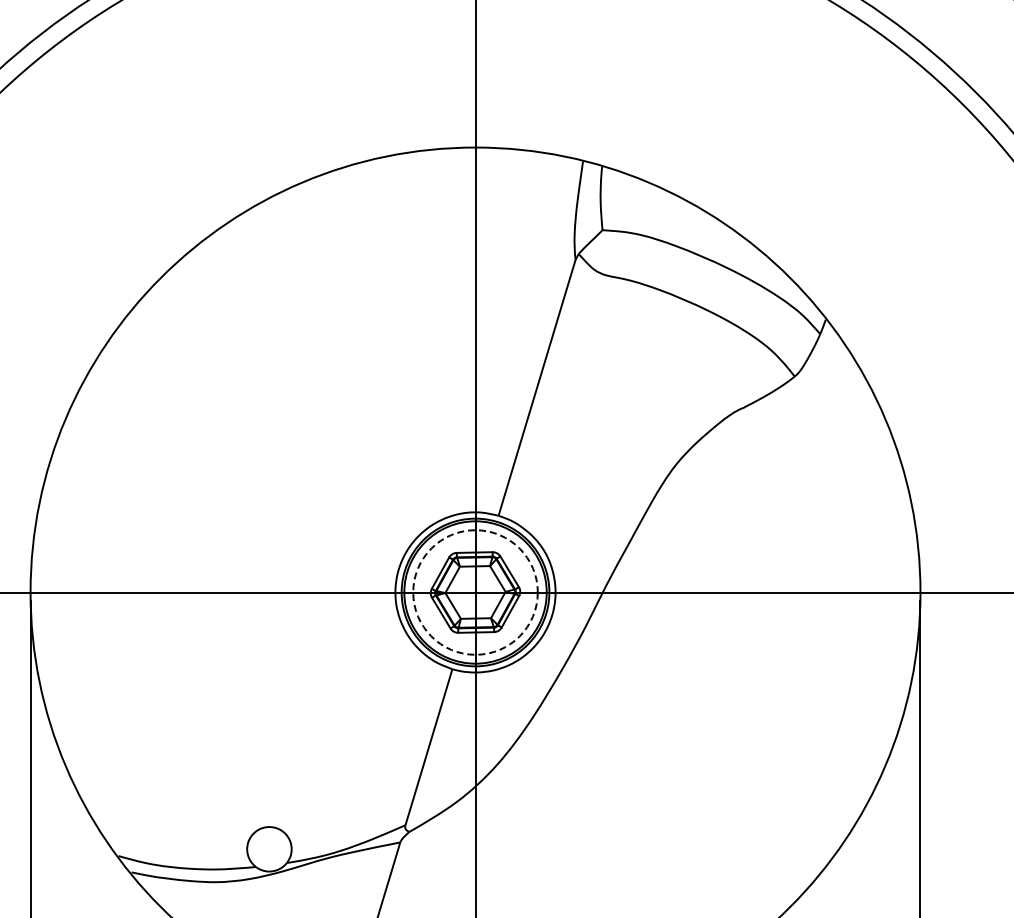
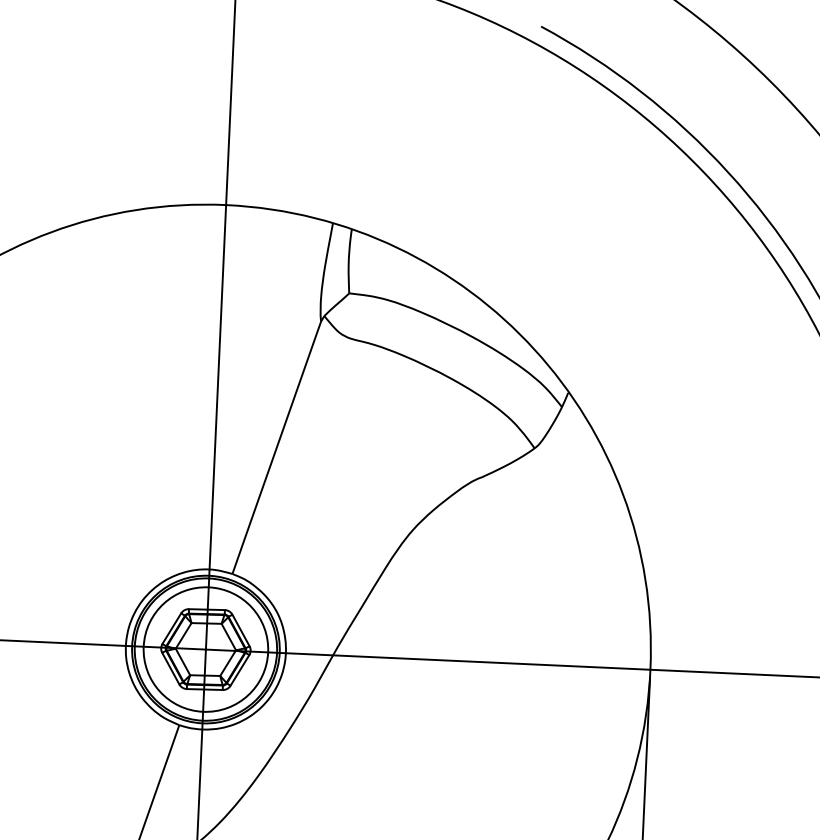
circle: (475, 592) -> (205, 649), dashed -> solid

